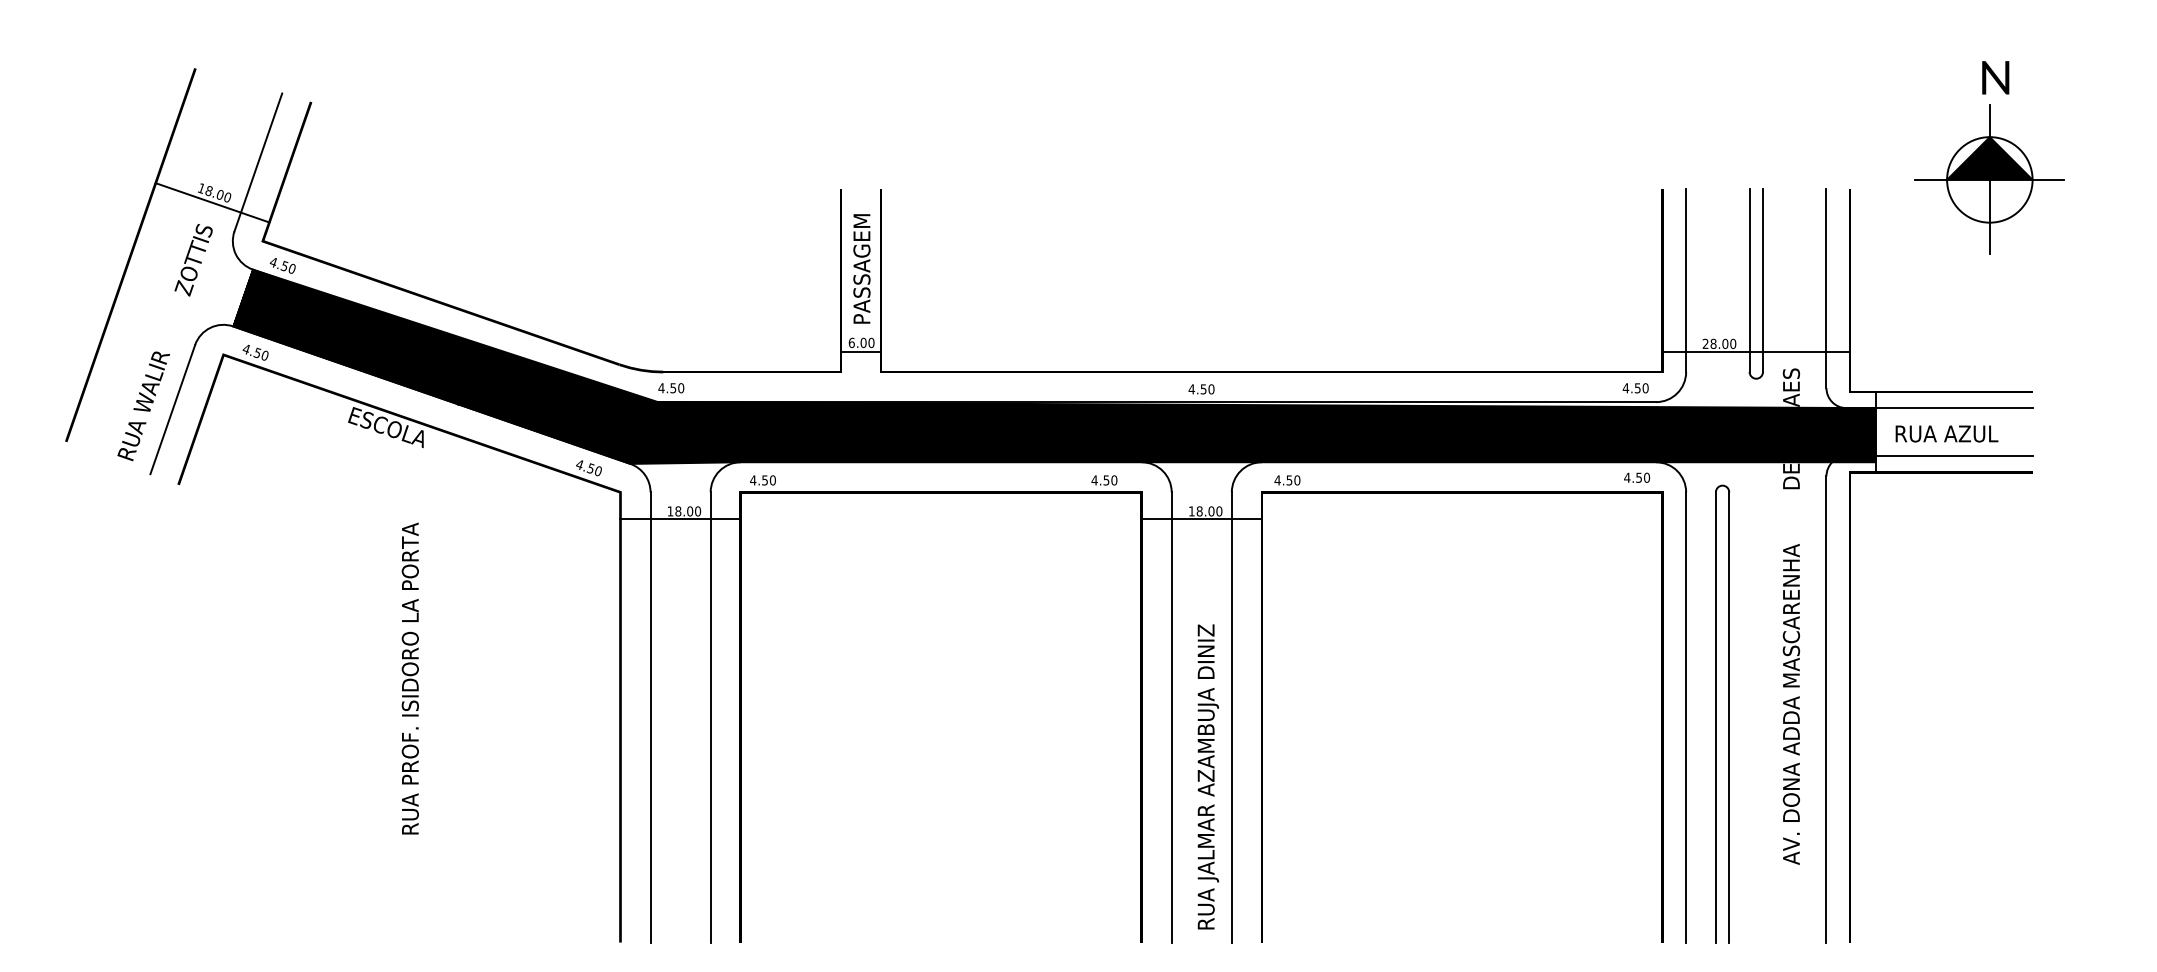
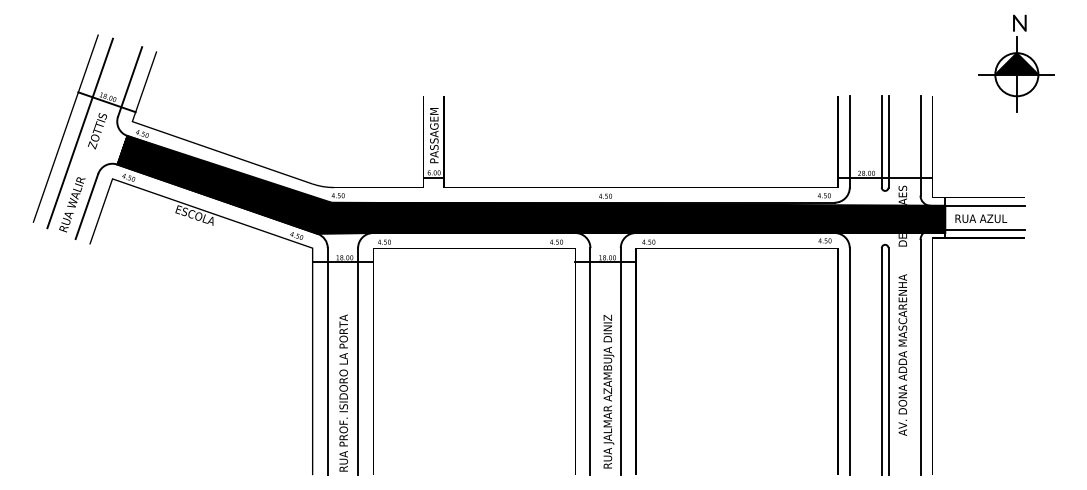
part: (1989, 157) -> (1016, 63), moved
line: (157, 264) -> (79, 133), added
text: (409, 677) -> (343, 392), moved
part: (1723, 713) -> (885, 359), moved

